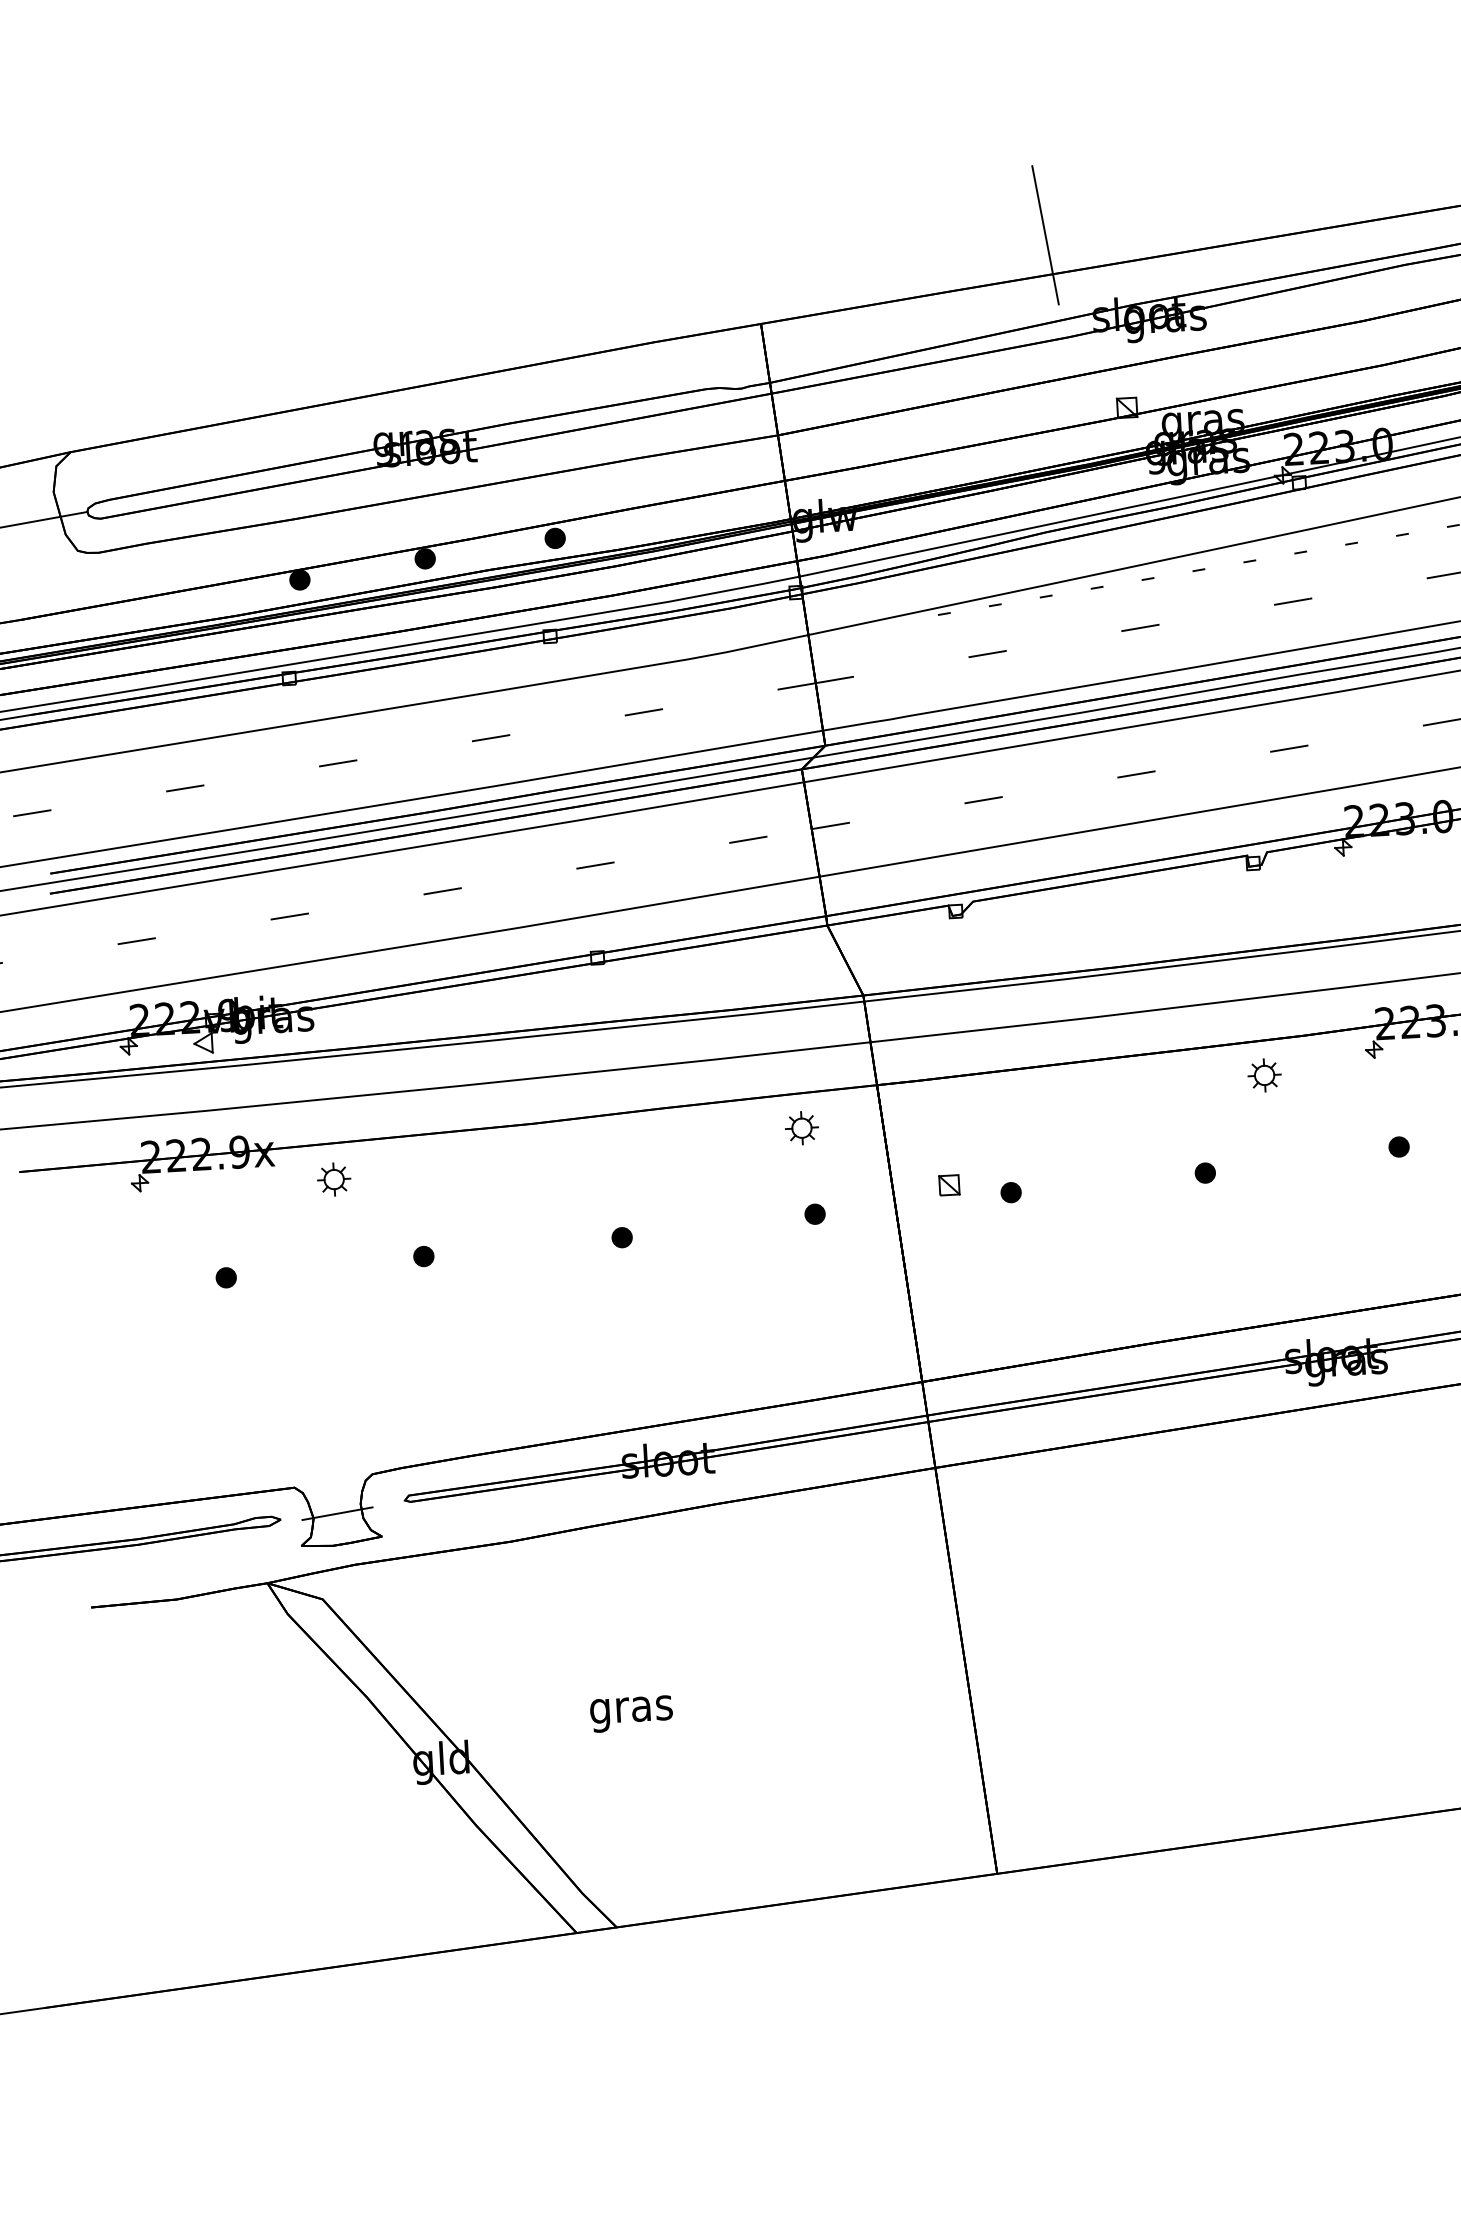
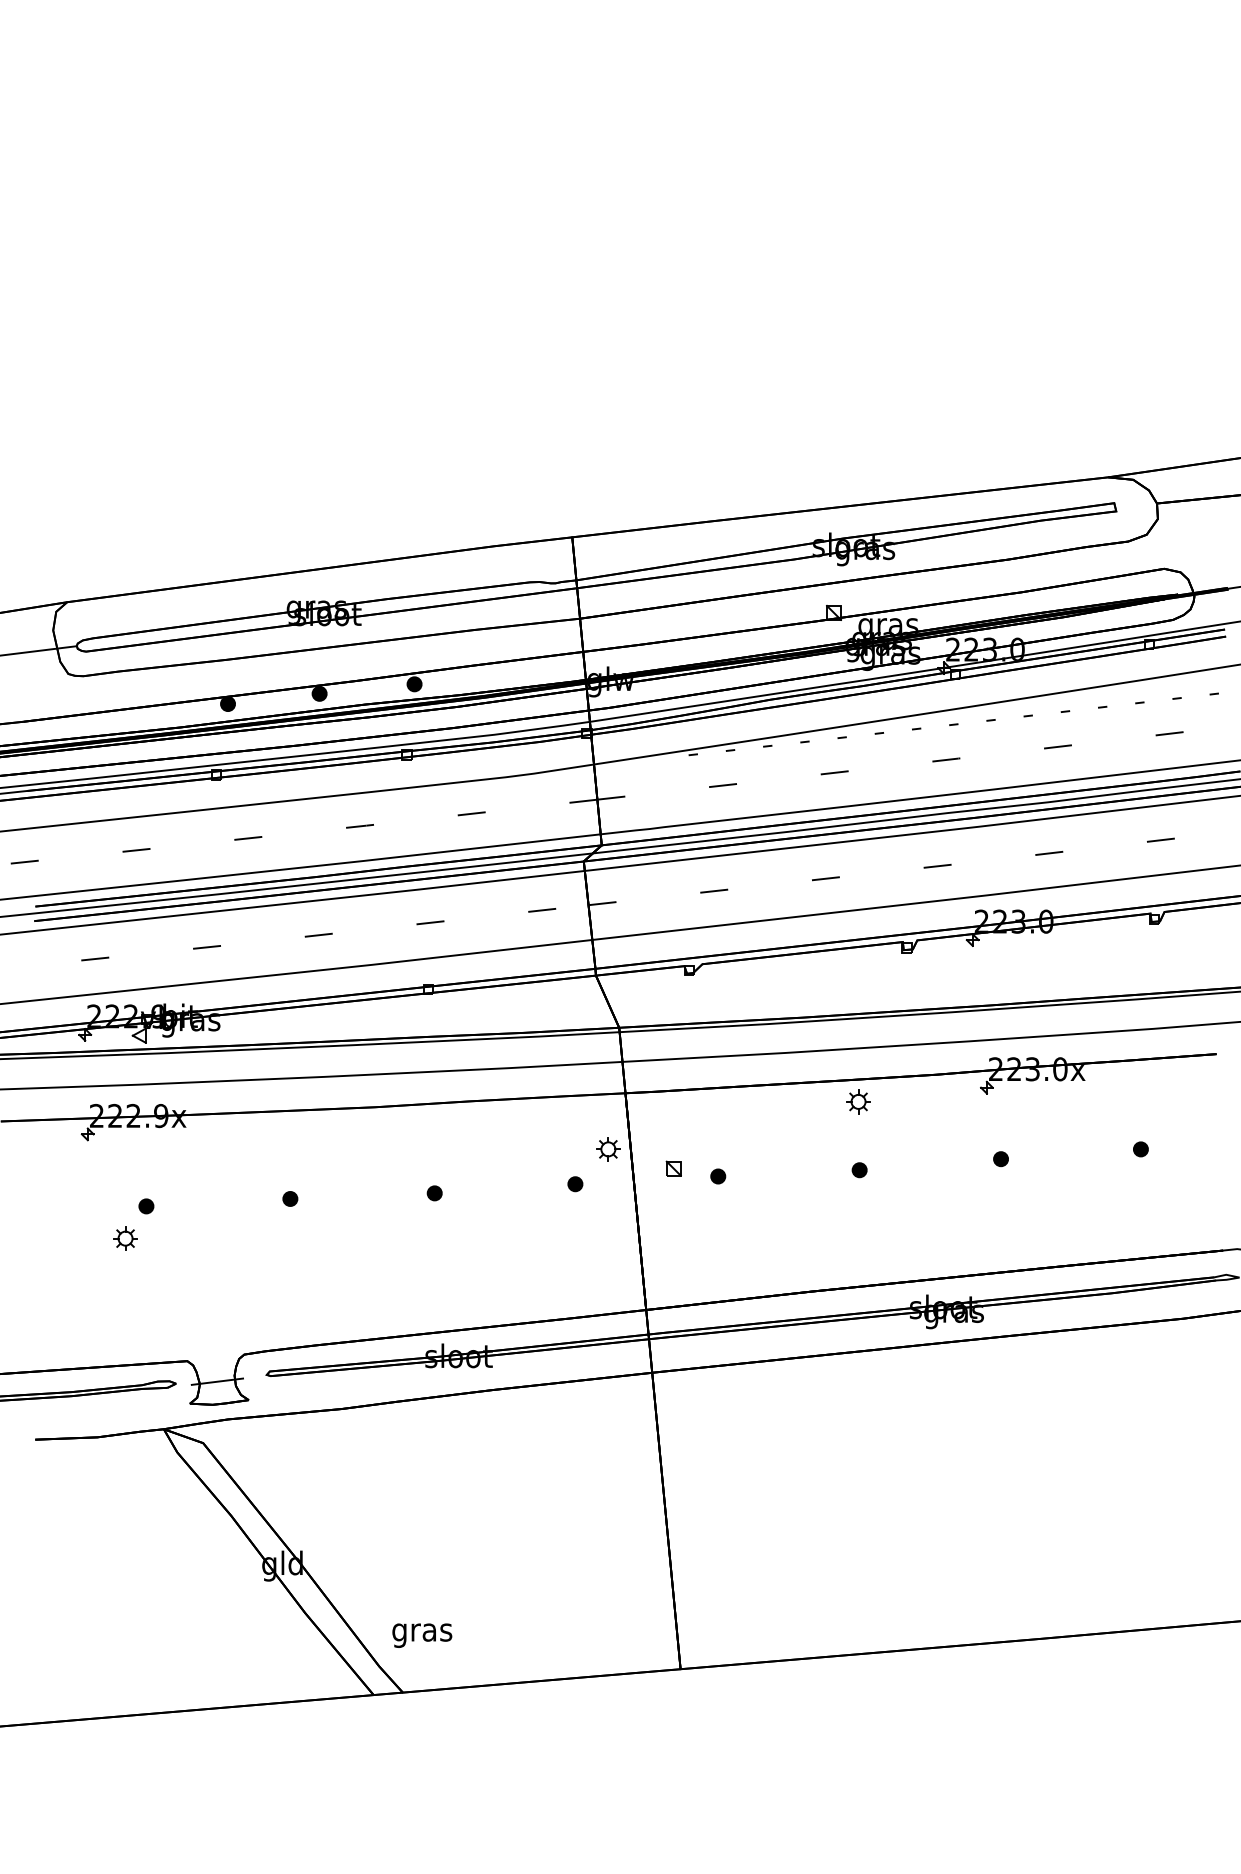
line: (1044, 235) -> (781, 484), removed
part: (1264, 1074) -> (858, 1101), moved
part: (802, 1128) -> (608, 1149), moved
part: (334, 1179) -> (125, 1238), moved
text: (631, 1713) -> (422, 1635), moved

